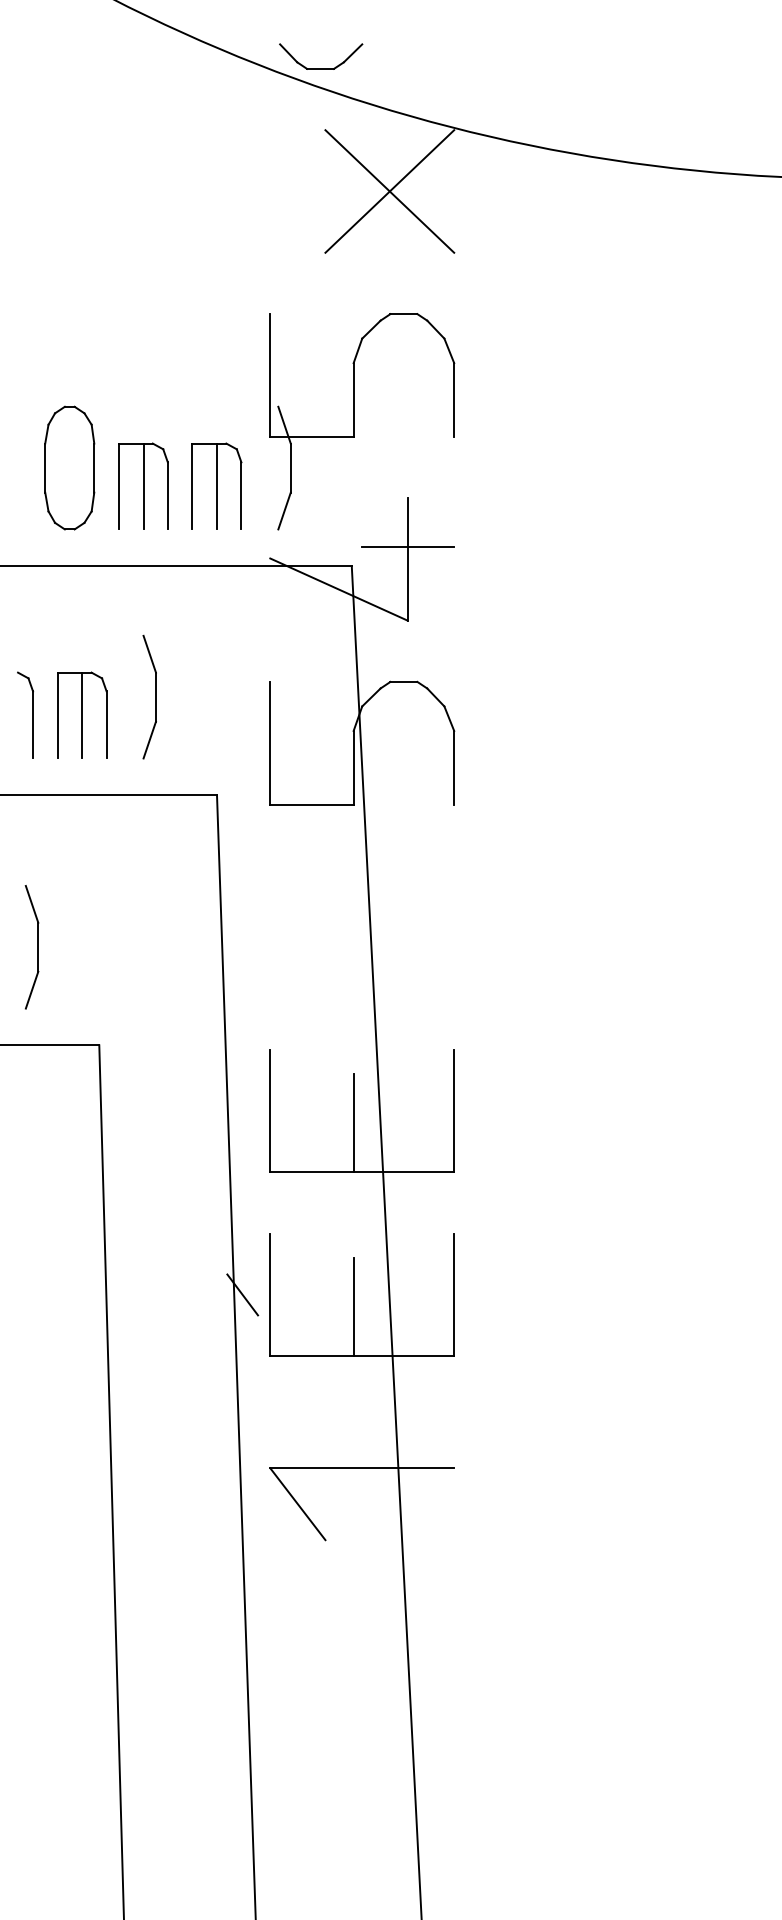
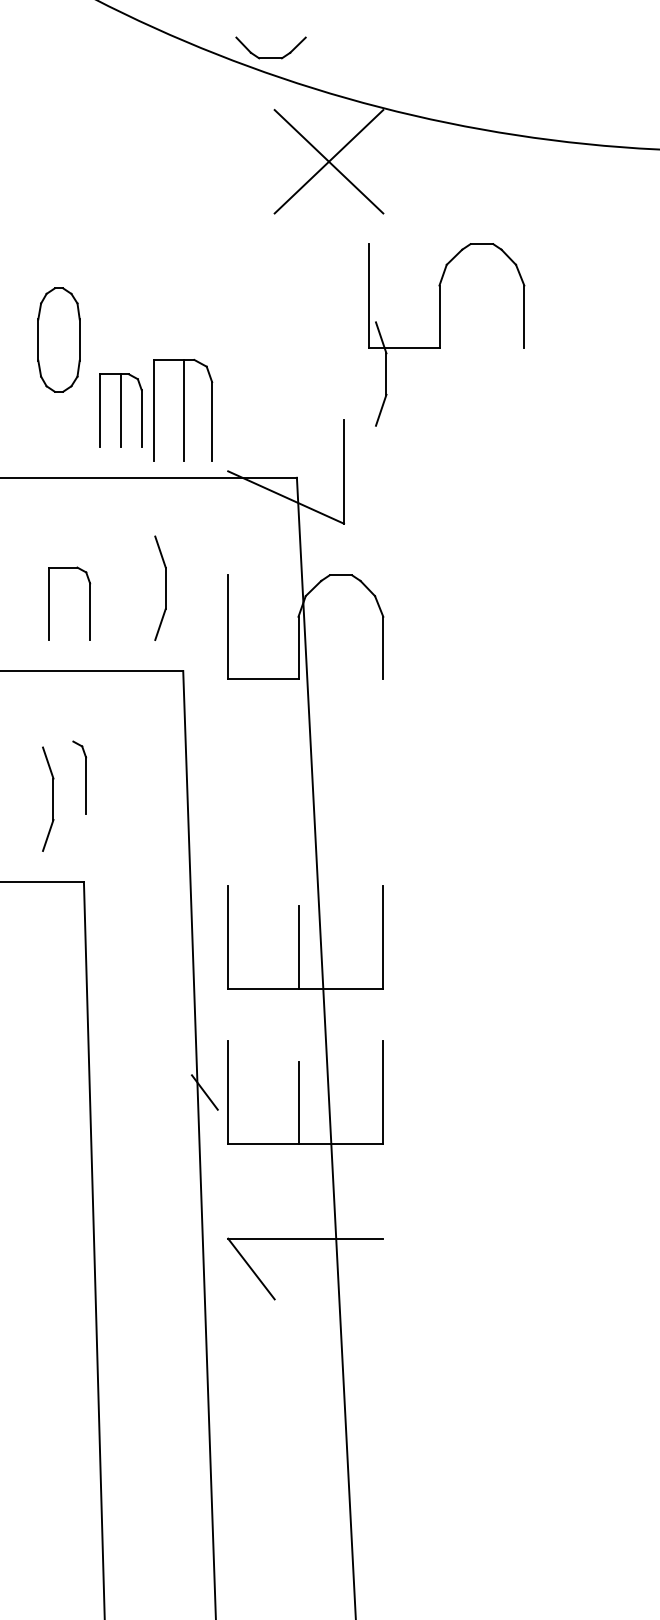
part: (361, 421) -> (446, 334), moved
part: (69, 467) -> (58, 339), moved
part: (216, 486) -> (182, 410), size x1.4
line: (408, 546) -> (344, 461), removed
part: (149, 696) -> (160, 587), moved
part: (25, 715) -> (79, 777), moved
line: (82, 715) -> (69, 603), removed
part: (32, 946) -> (48, 798), moved

